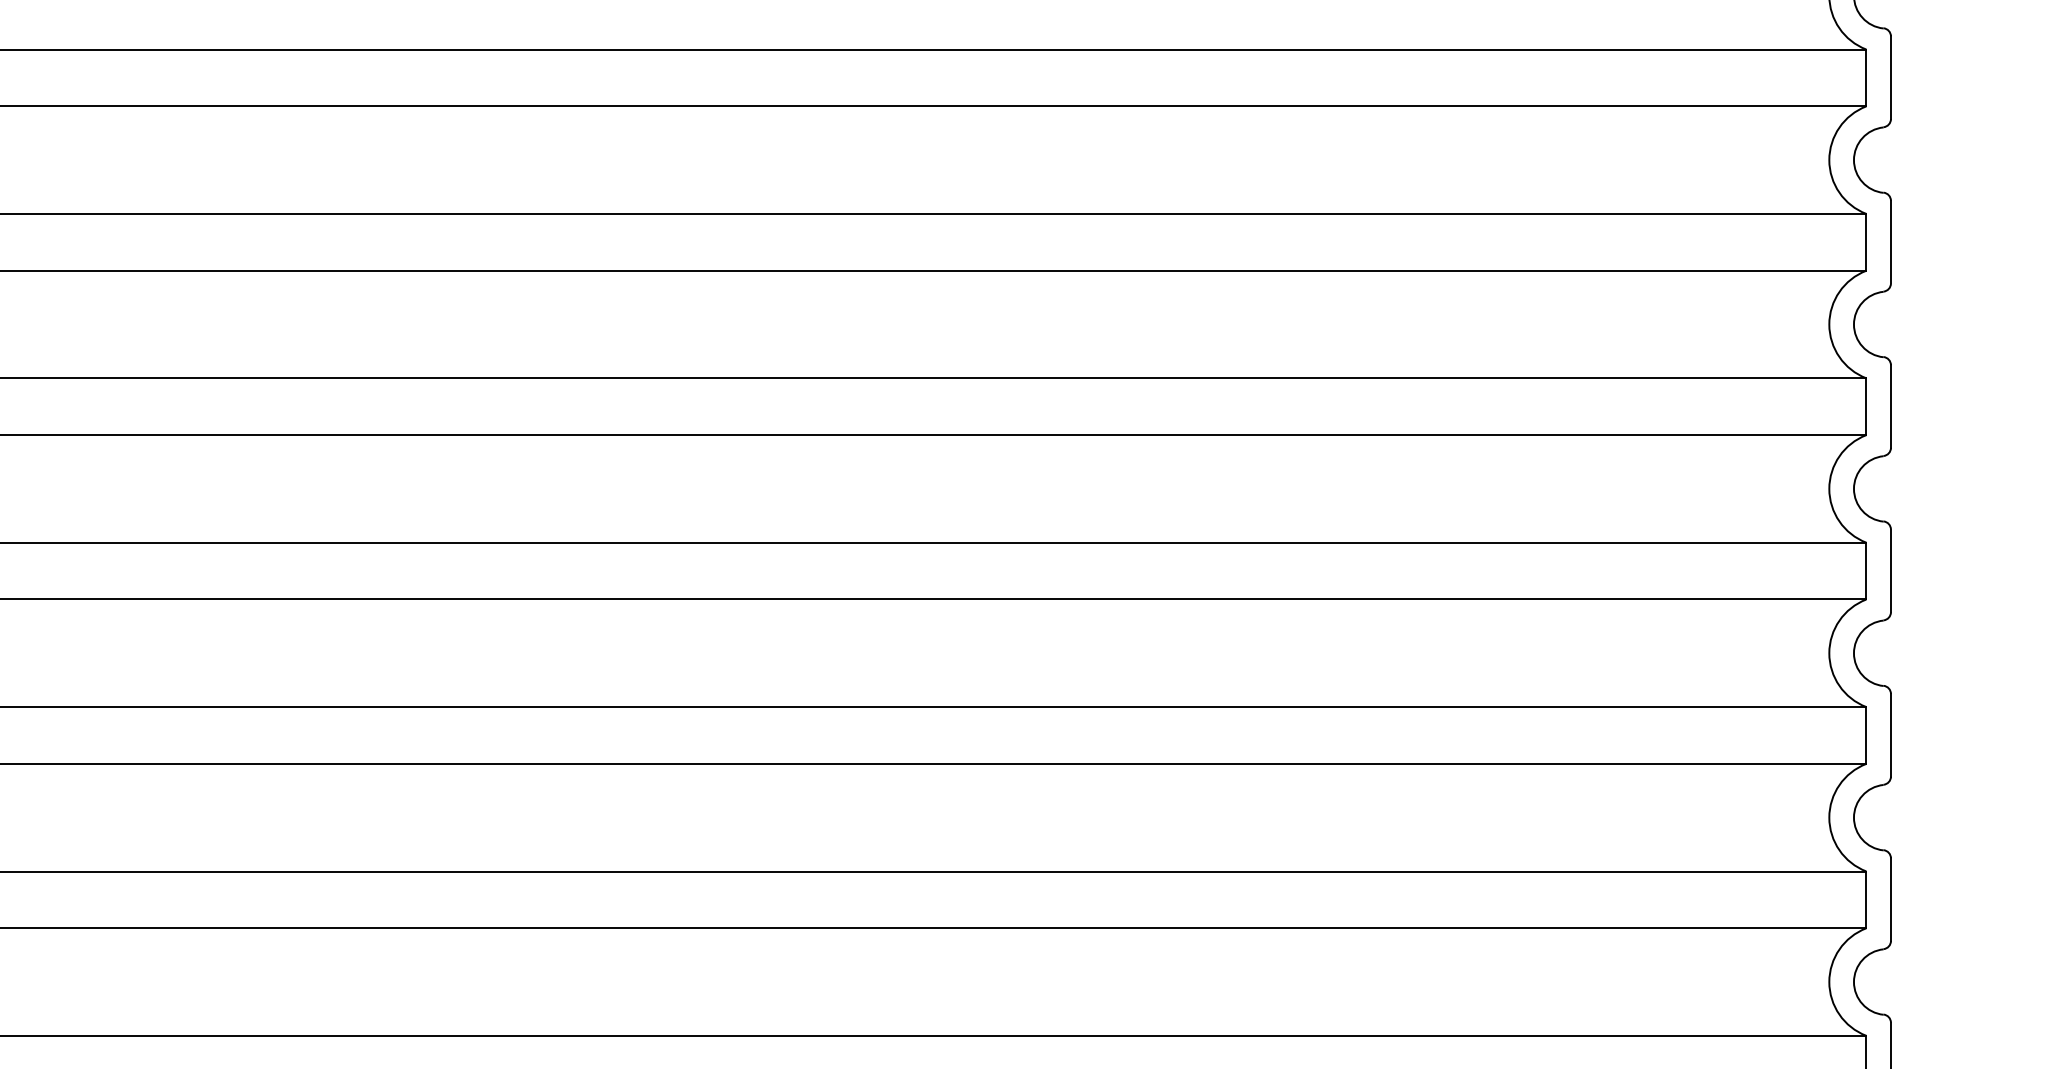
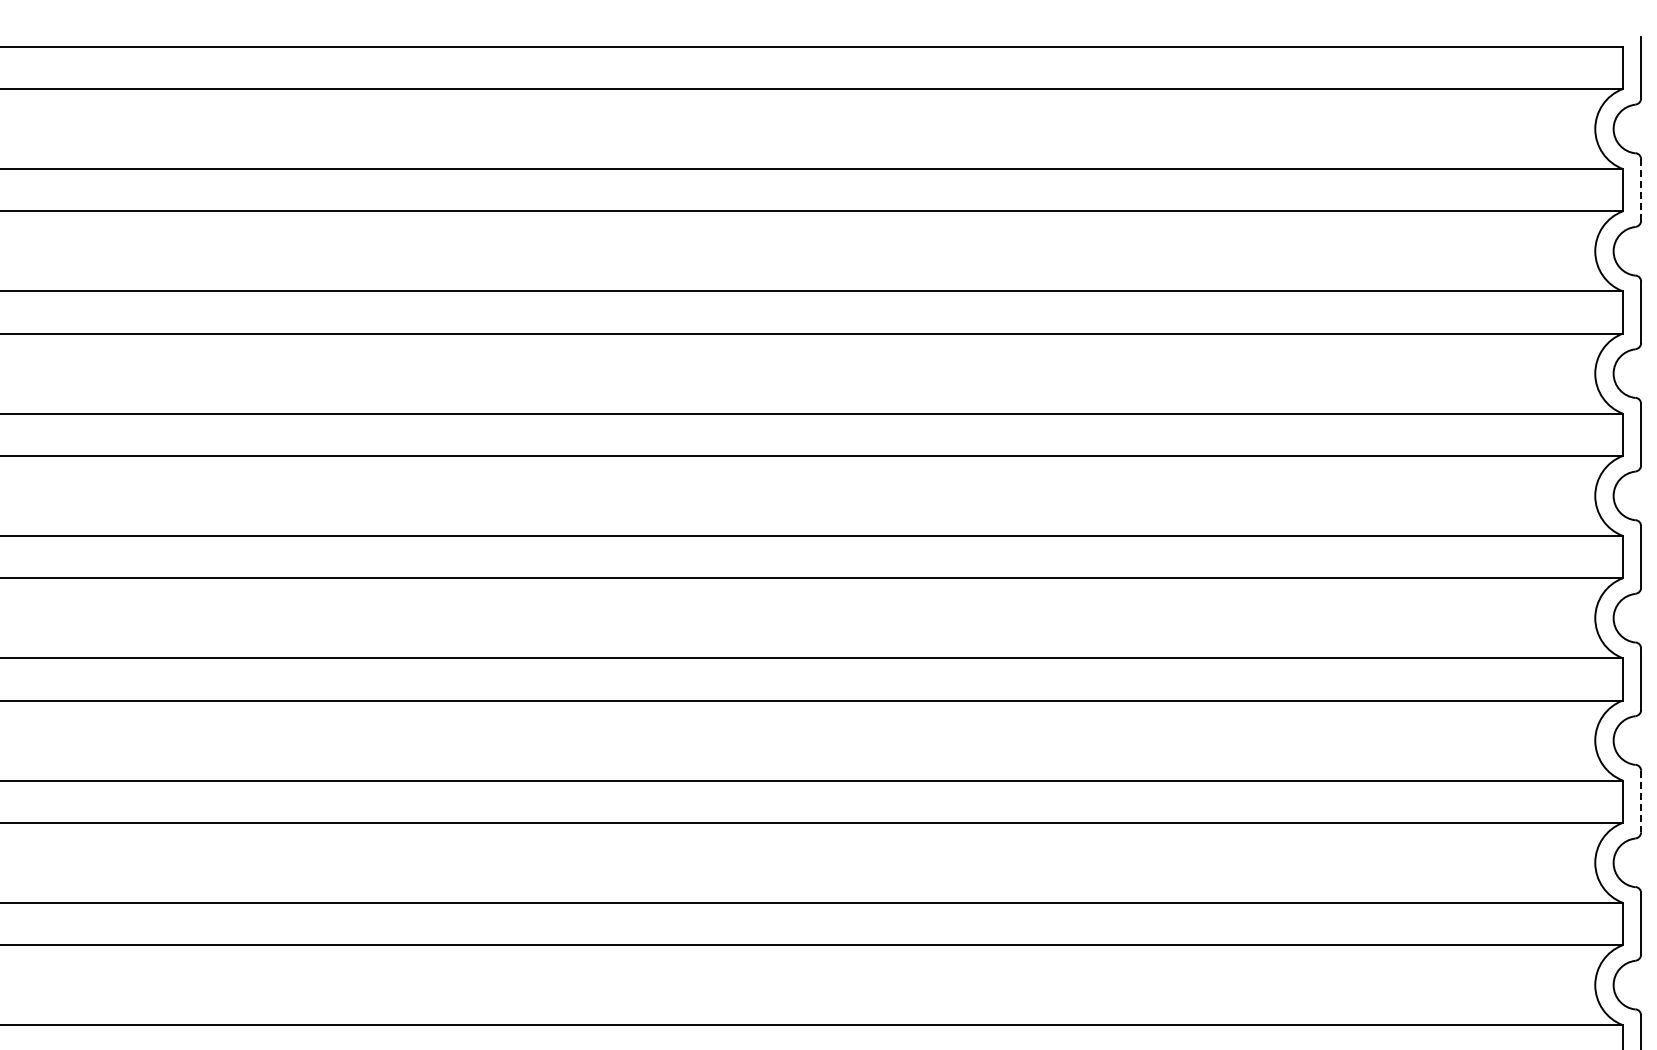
line: (1891, 78) -> (1641, 190), solid -> dashed
line: (1891, 899) -> (1641, 801), solid -> dashed

